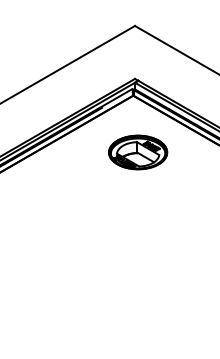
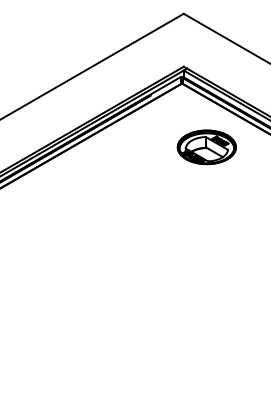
part: (137, 152) -> (206, 147), moved

